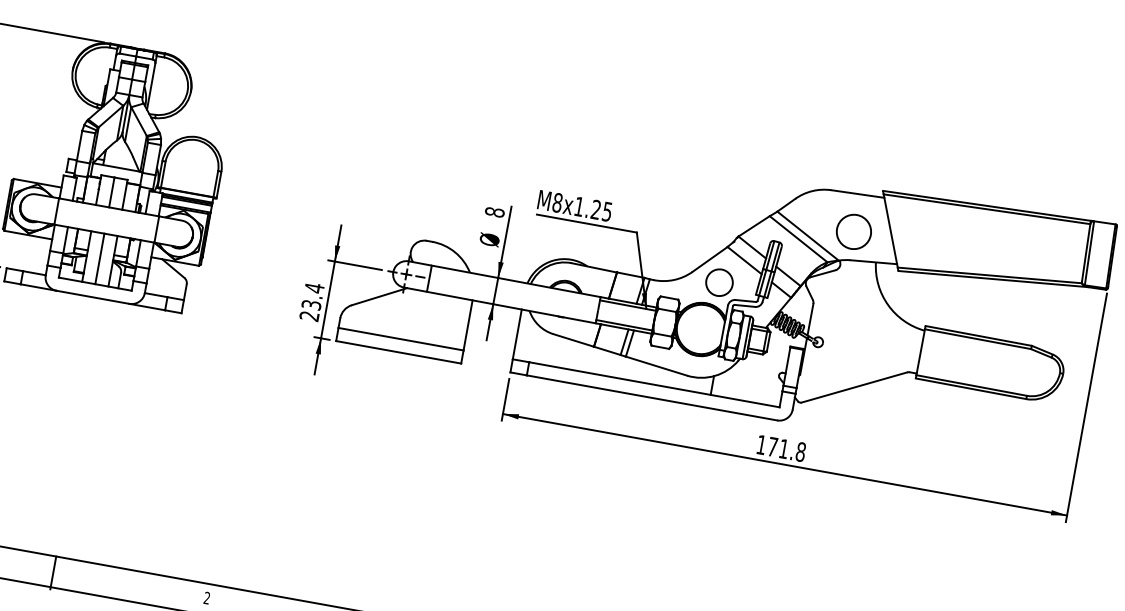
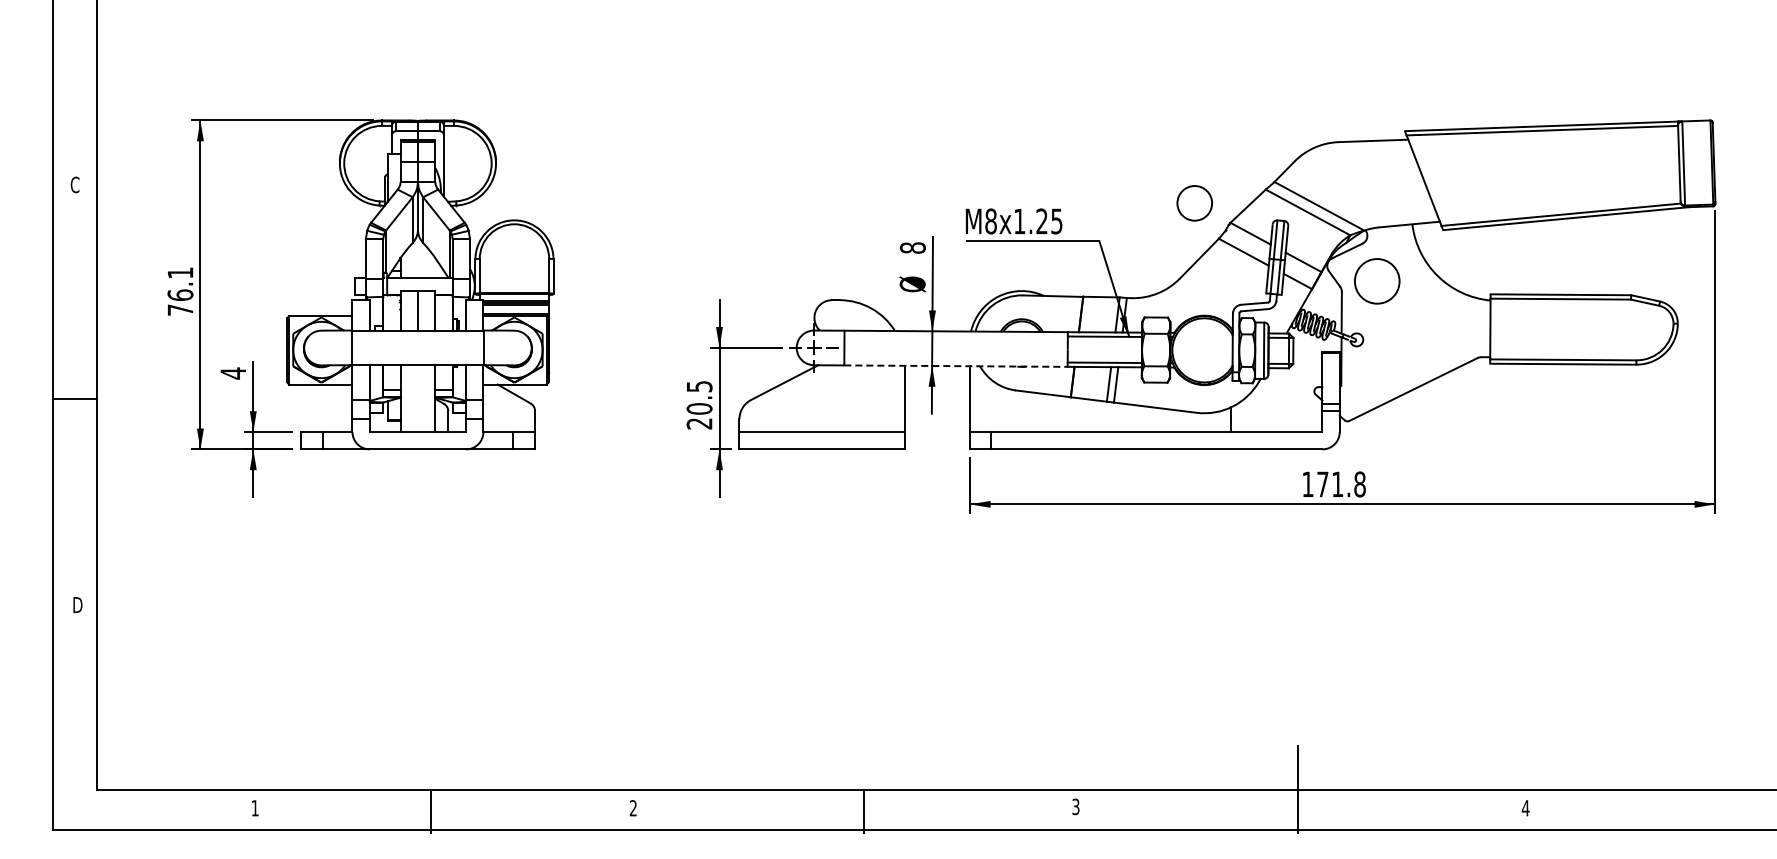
circle: (854, 232) -> (1377, 281), moved
line: (99, 258) -> (417, 398), removed
circle: (719, 282) -> (1194, 203), moved
text: (313, 296) -> (699, 397), 23.4 -> 20.5
line: (510, 307) -> (955, 366), solid -> dashed

